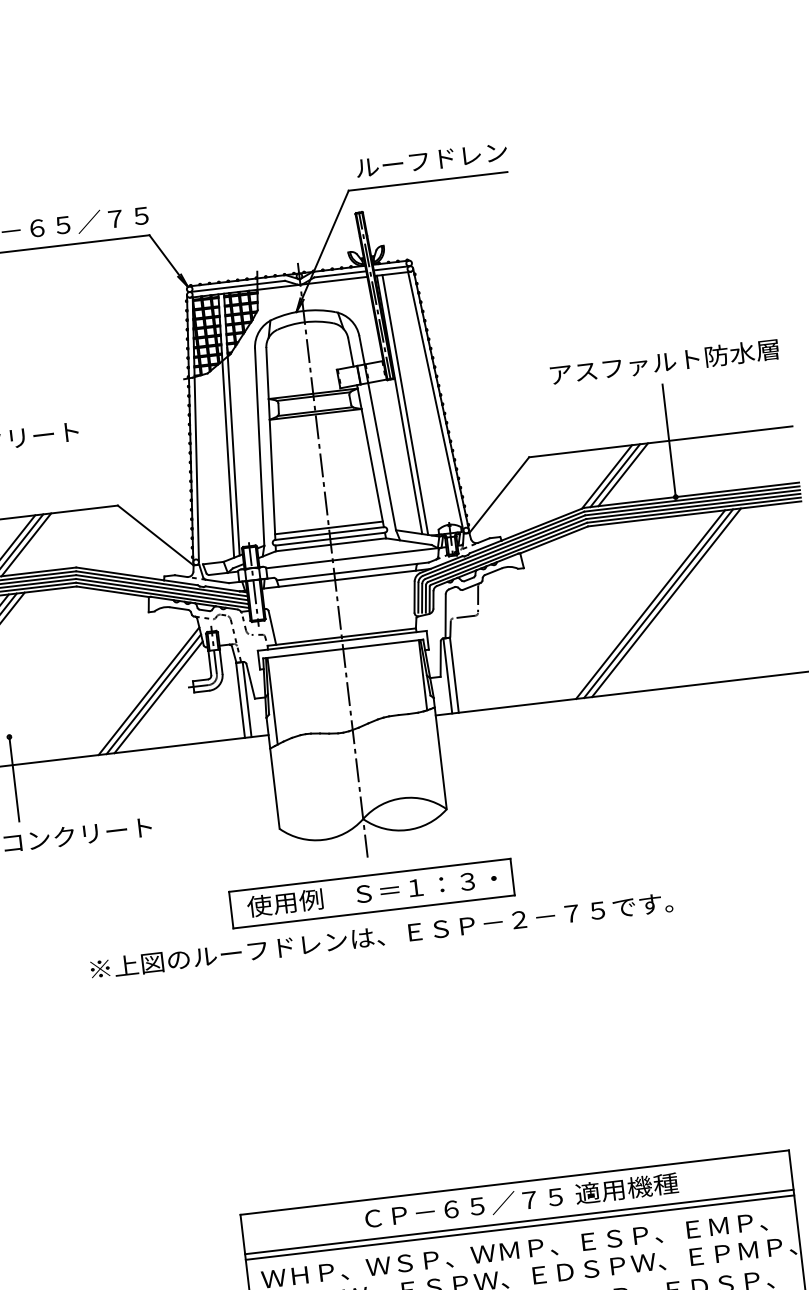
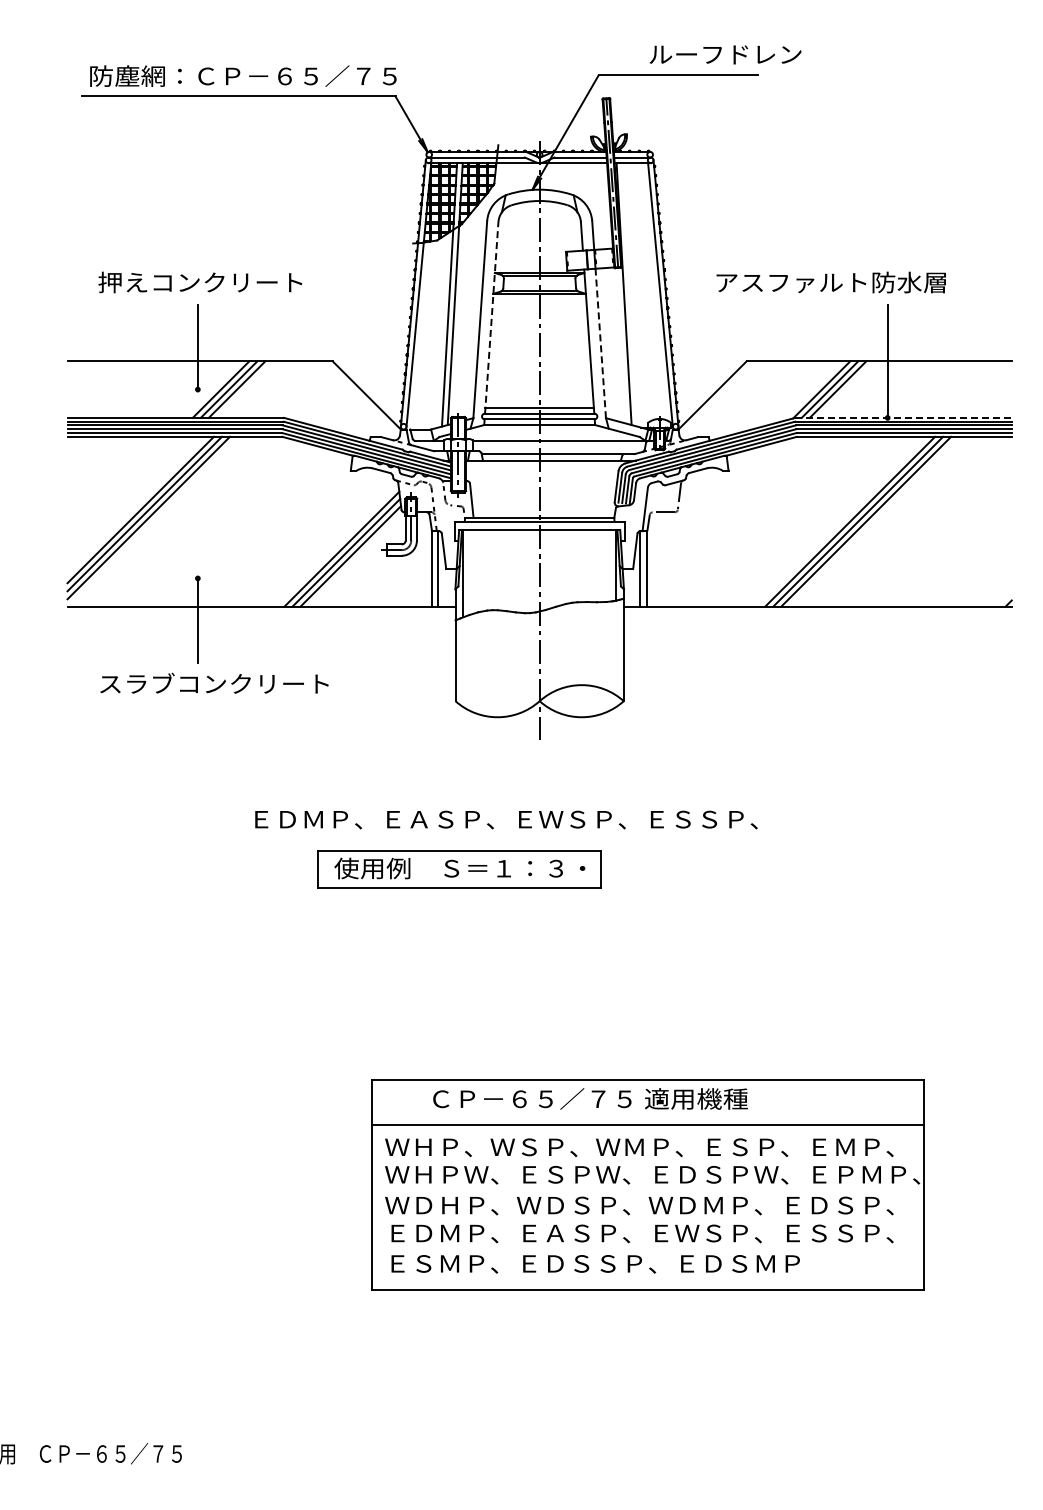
text: (431, 159) -> (725, 54), moved
text: (663, 362) -> (830, 282), moved
line: (404, 404) -> (629, 294), removed
line: (270, 443) -> (491, 317), solid -> dashed
line: (381, 456) -> (600, 343), solid -> dashed
line: (692, 494) -> (904, 417), solid -> dashed
part: (371, 893) -> (459, 869), moved
text: (381, 935) -> (544, 819), ※上図のルーフドレンは、ＥＳＰ－２－７５です。 -> ＥＤＭＰ、ＥＡＳＰ、ＥＷＳＰ、ＥＳＳＰ、
text: (521, 1200) -> (590, 1098), moved
line: (519, 1221) -> (647, 1119), removed

